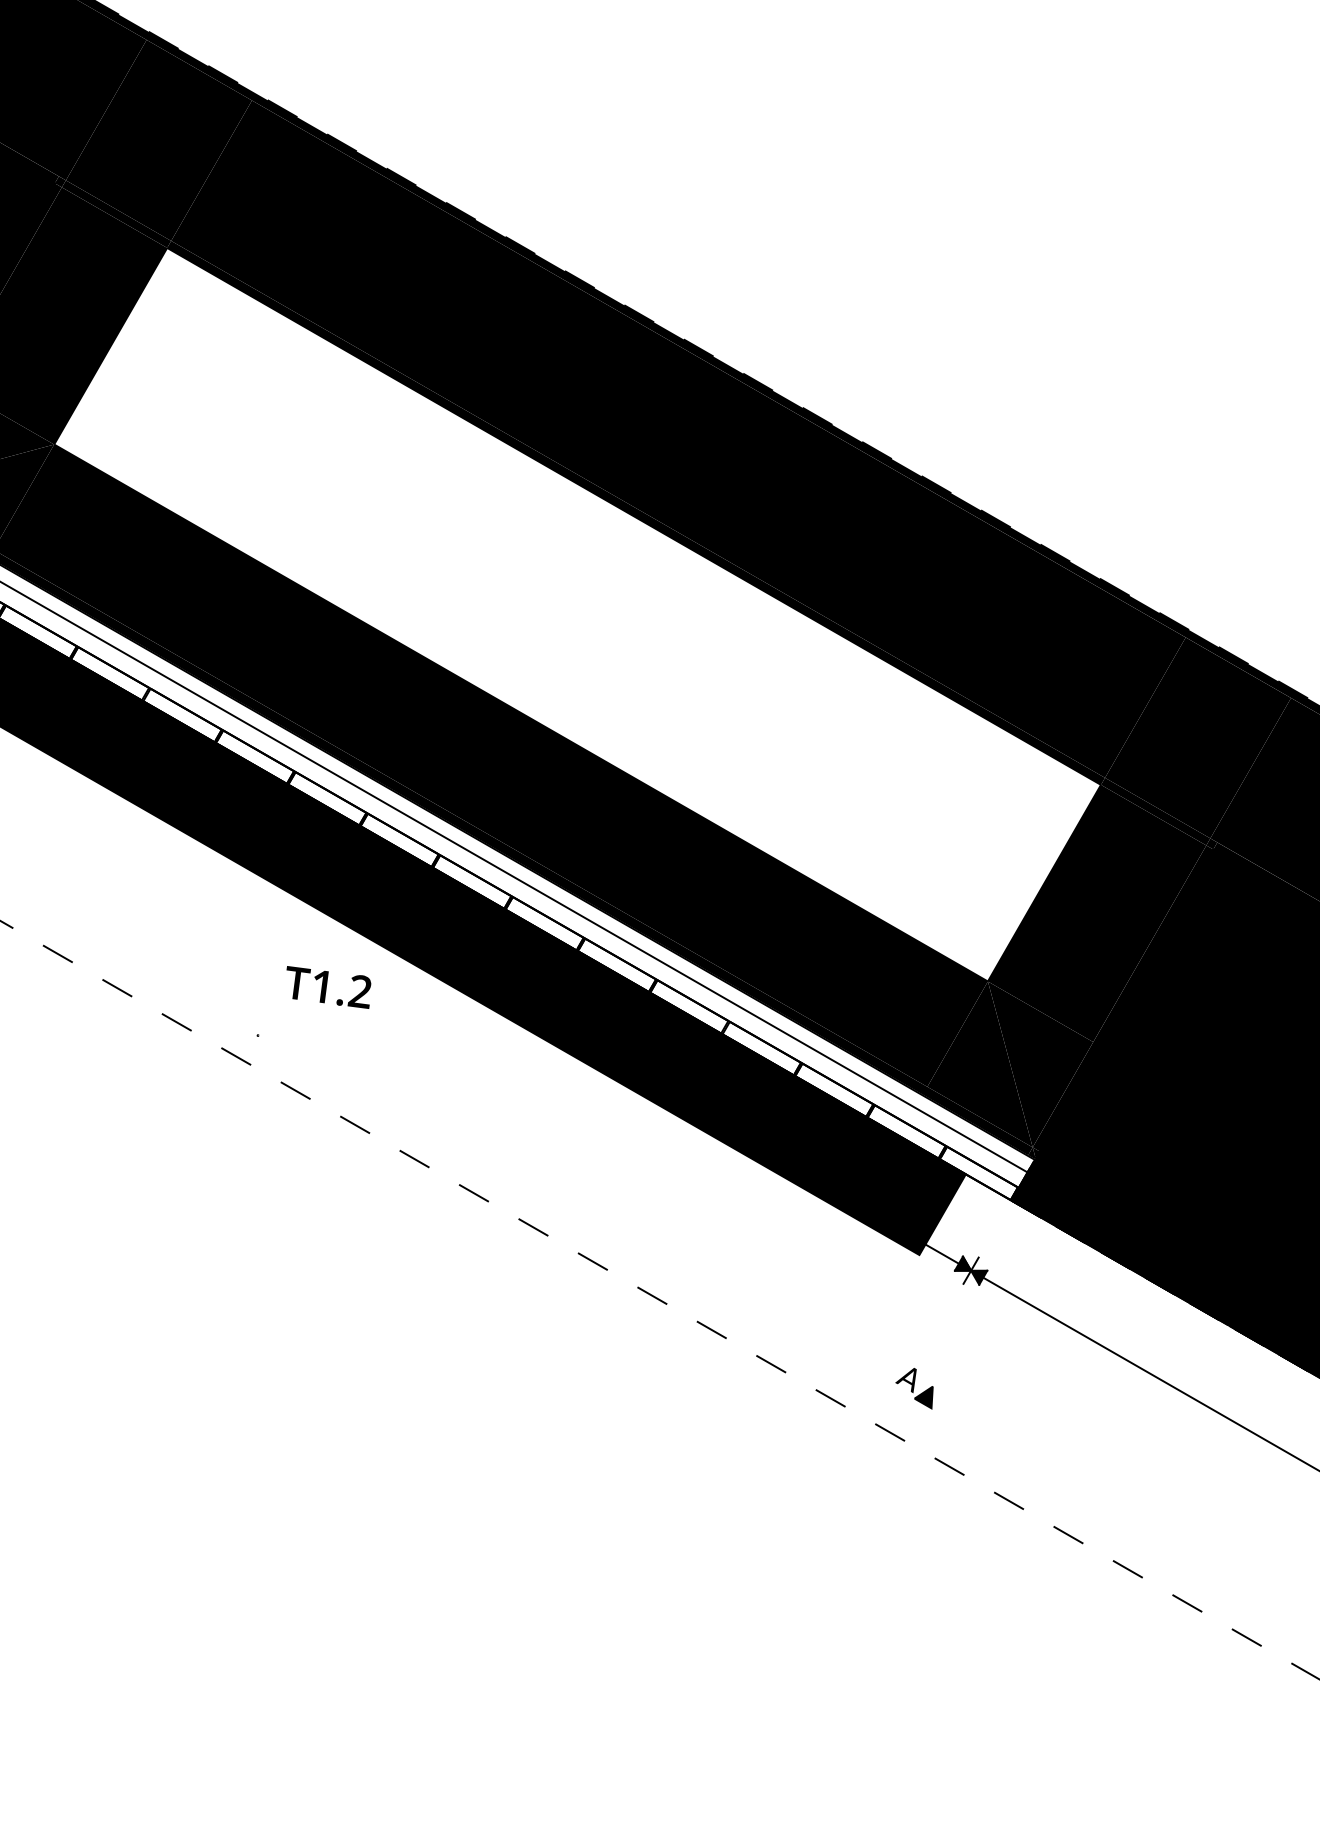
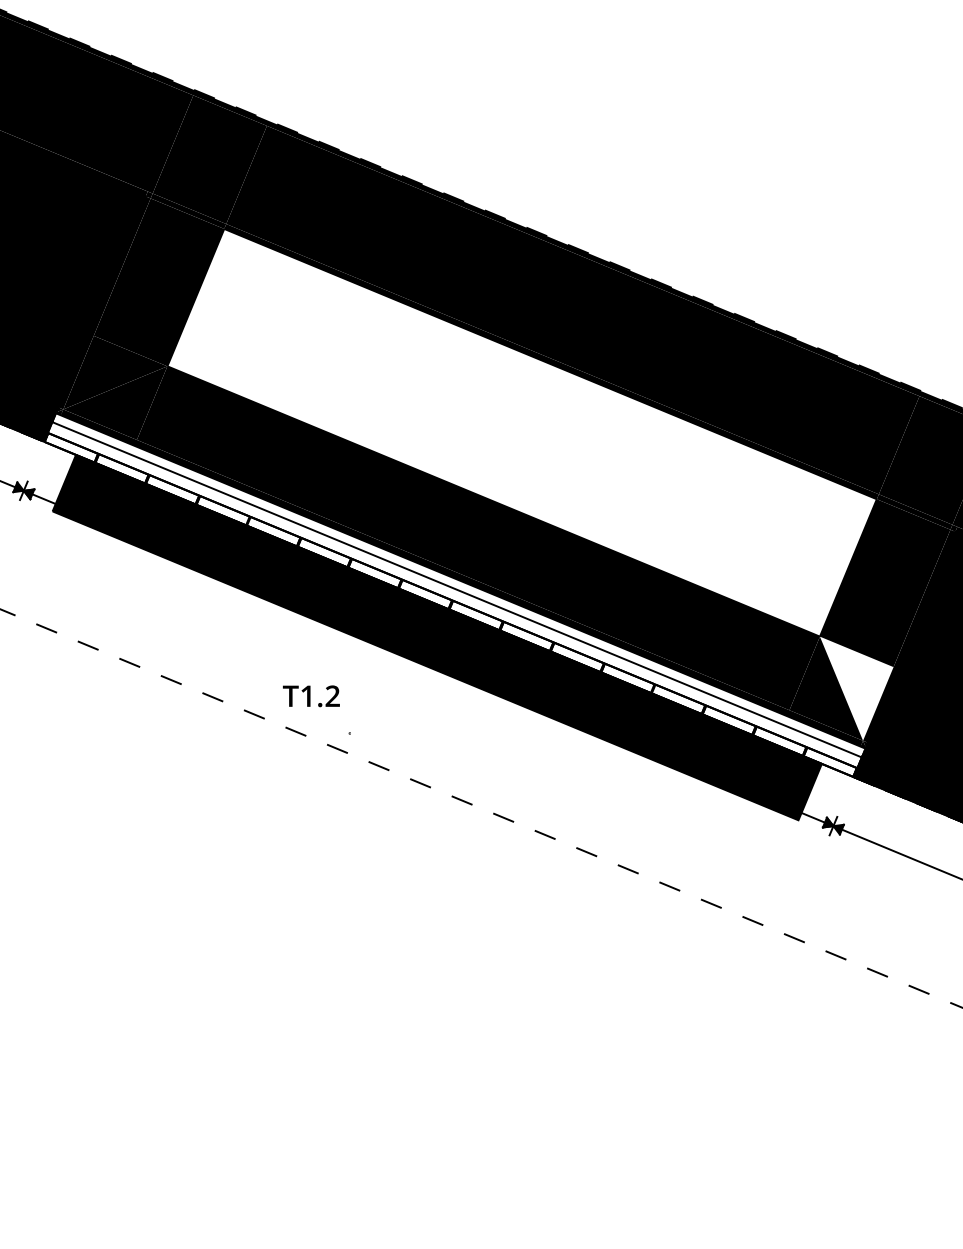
text: (328, 987) -> (311, 696), moved
fill: (1033, 1067) -> (856, 688), removed
part: (914, 1388) -> (806, 907), removed

